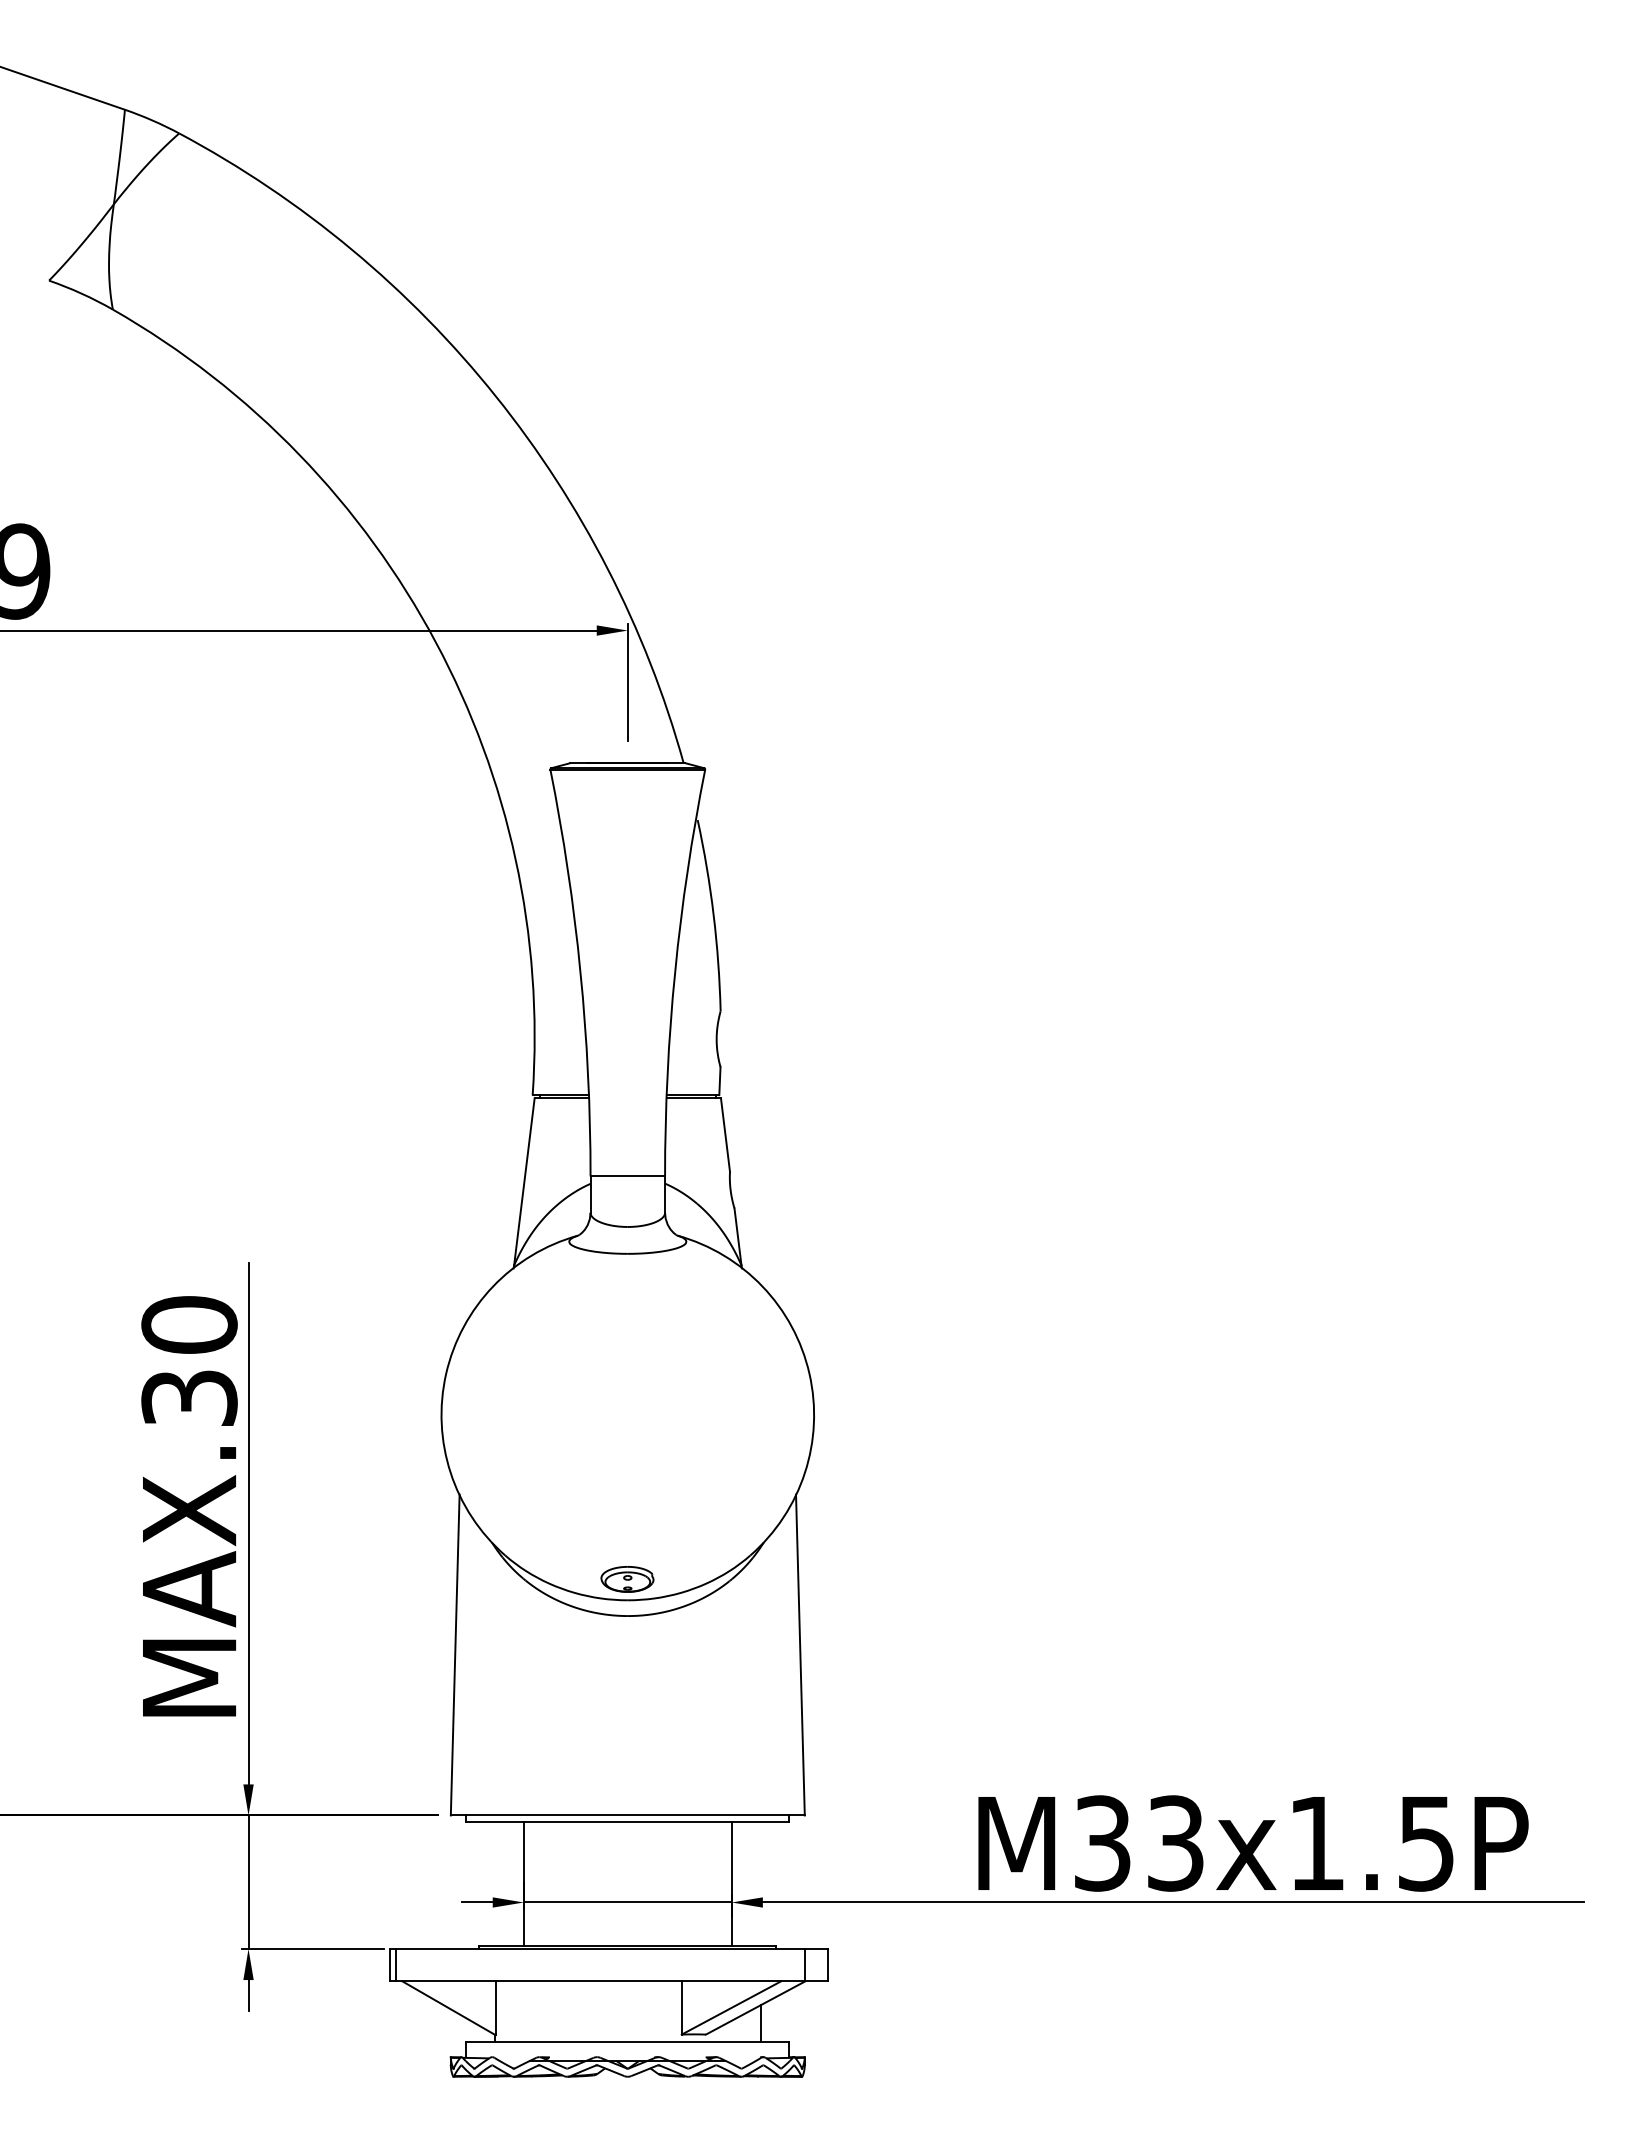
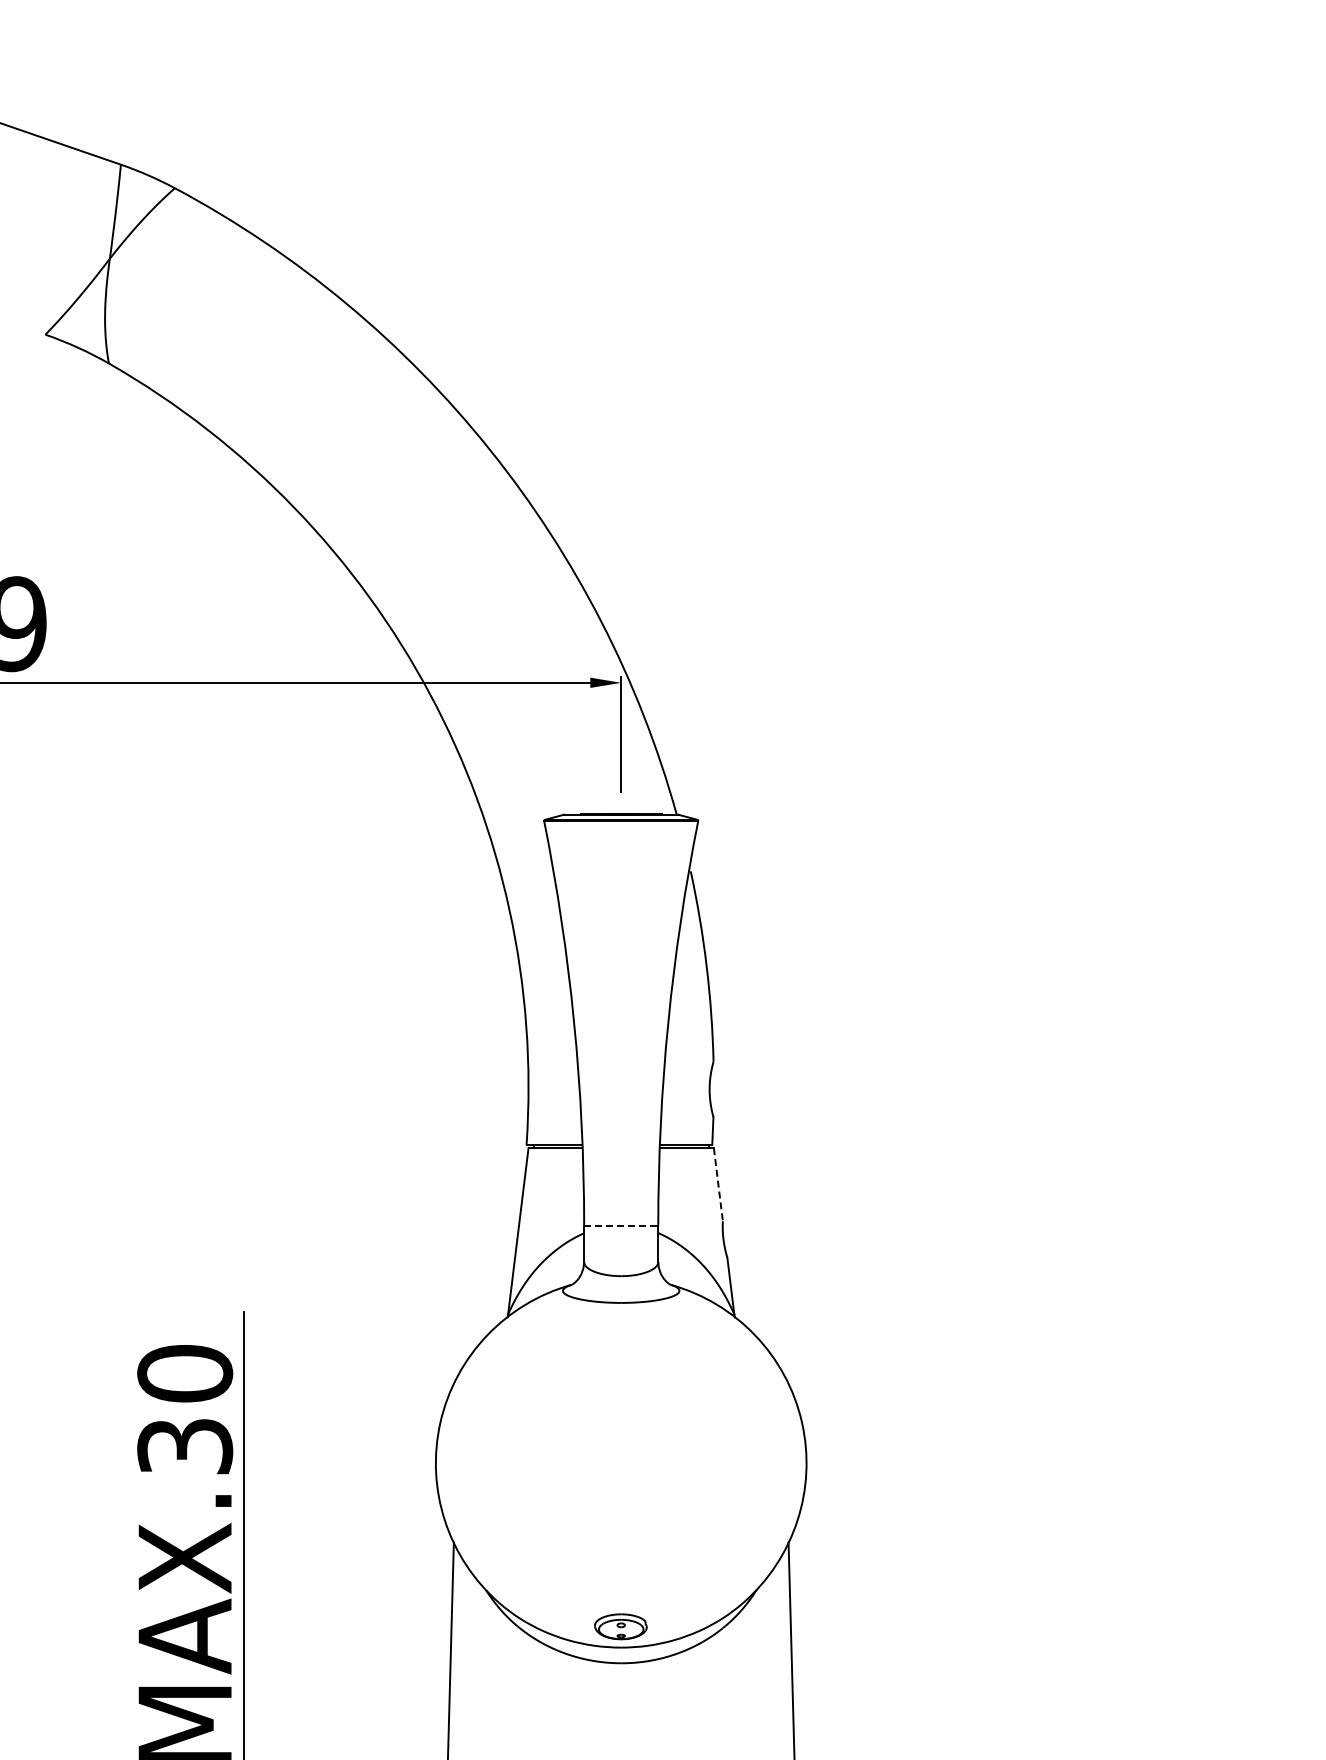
line: (725, 1135) -> (718, 1185), solid -> dashed
line: (628, 1176) -> (621, 1225), solid -> dashed

